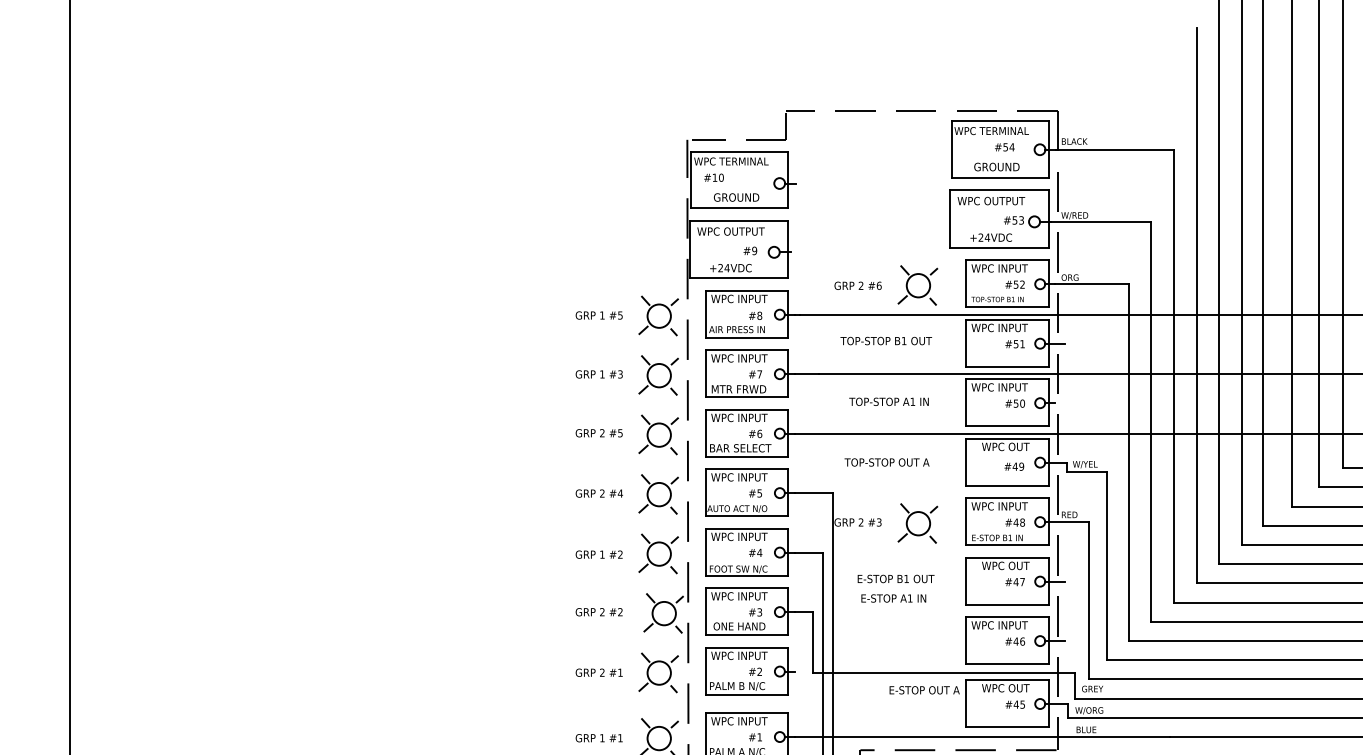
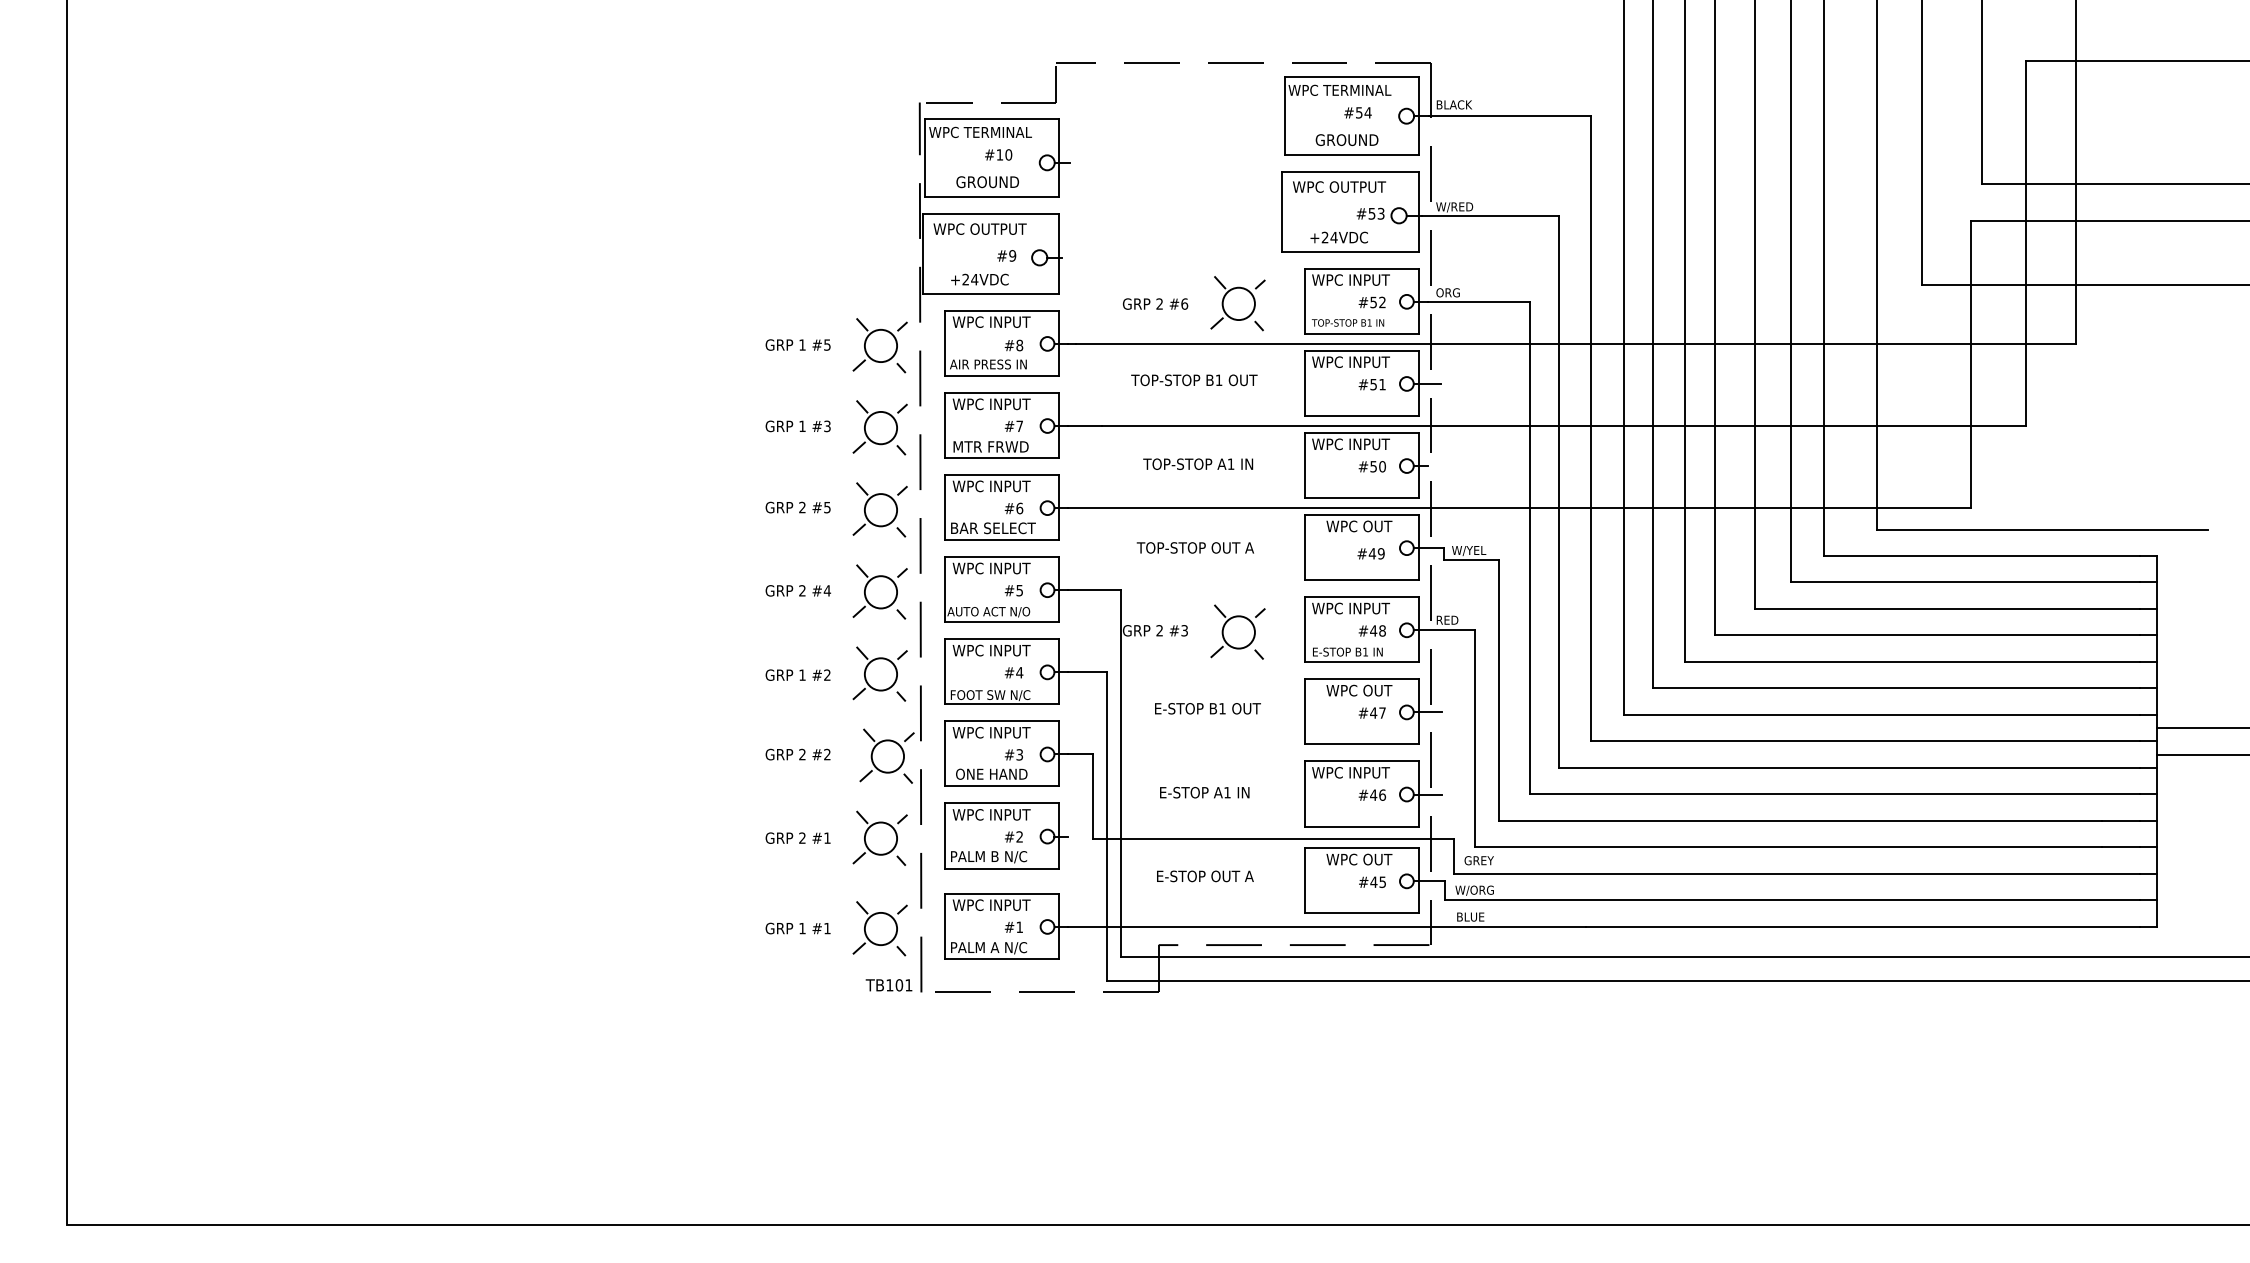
text: (713, 177) -> (998, 154), moved
text: (893, 598) -> (1204, 792), moved
text: (924, 690) -> (1205, 876), moved

